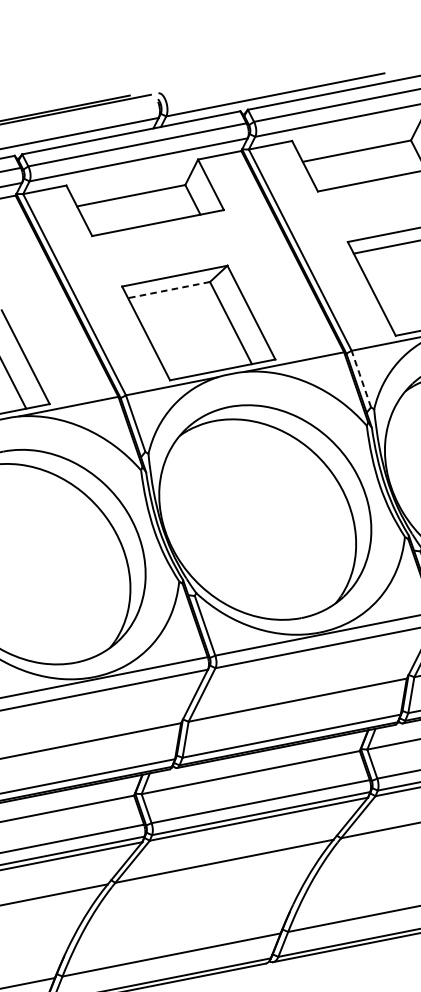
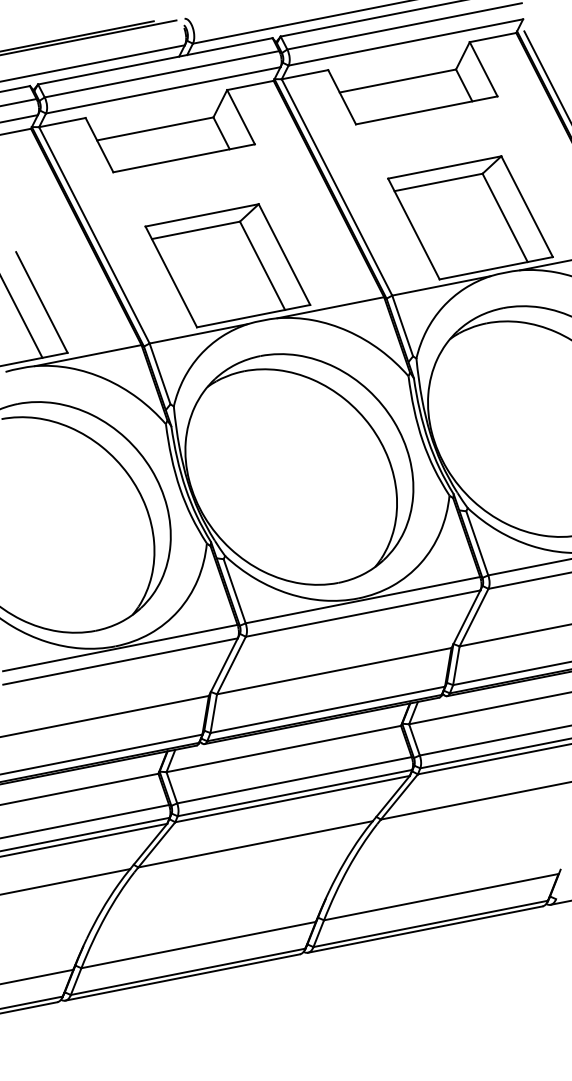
line: (168, 290) -> (195, 230), dashed -> solid
line: (361, 378) -> (402, 325), dashed -> solid

